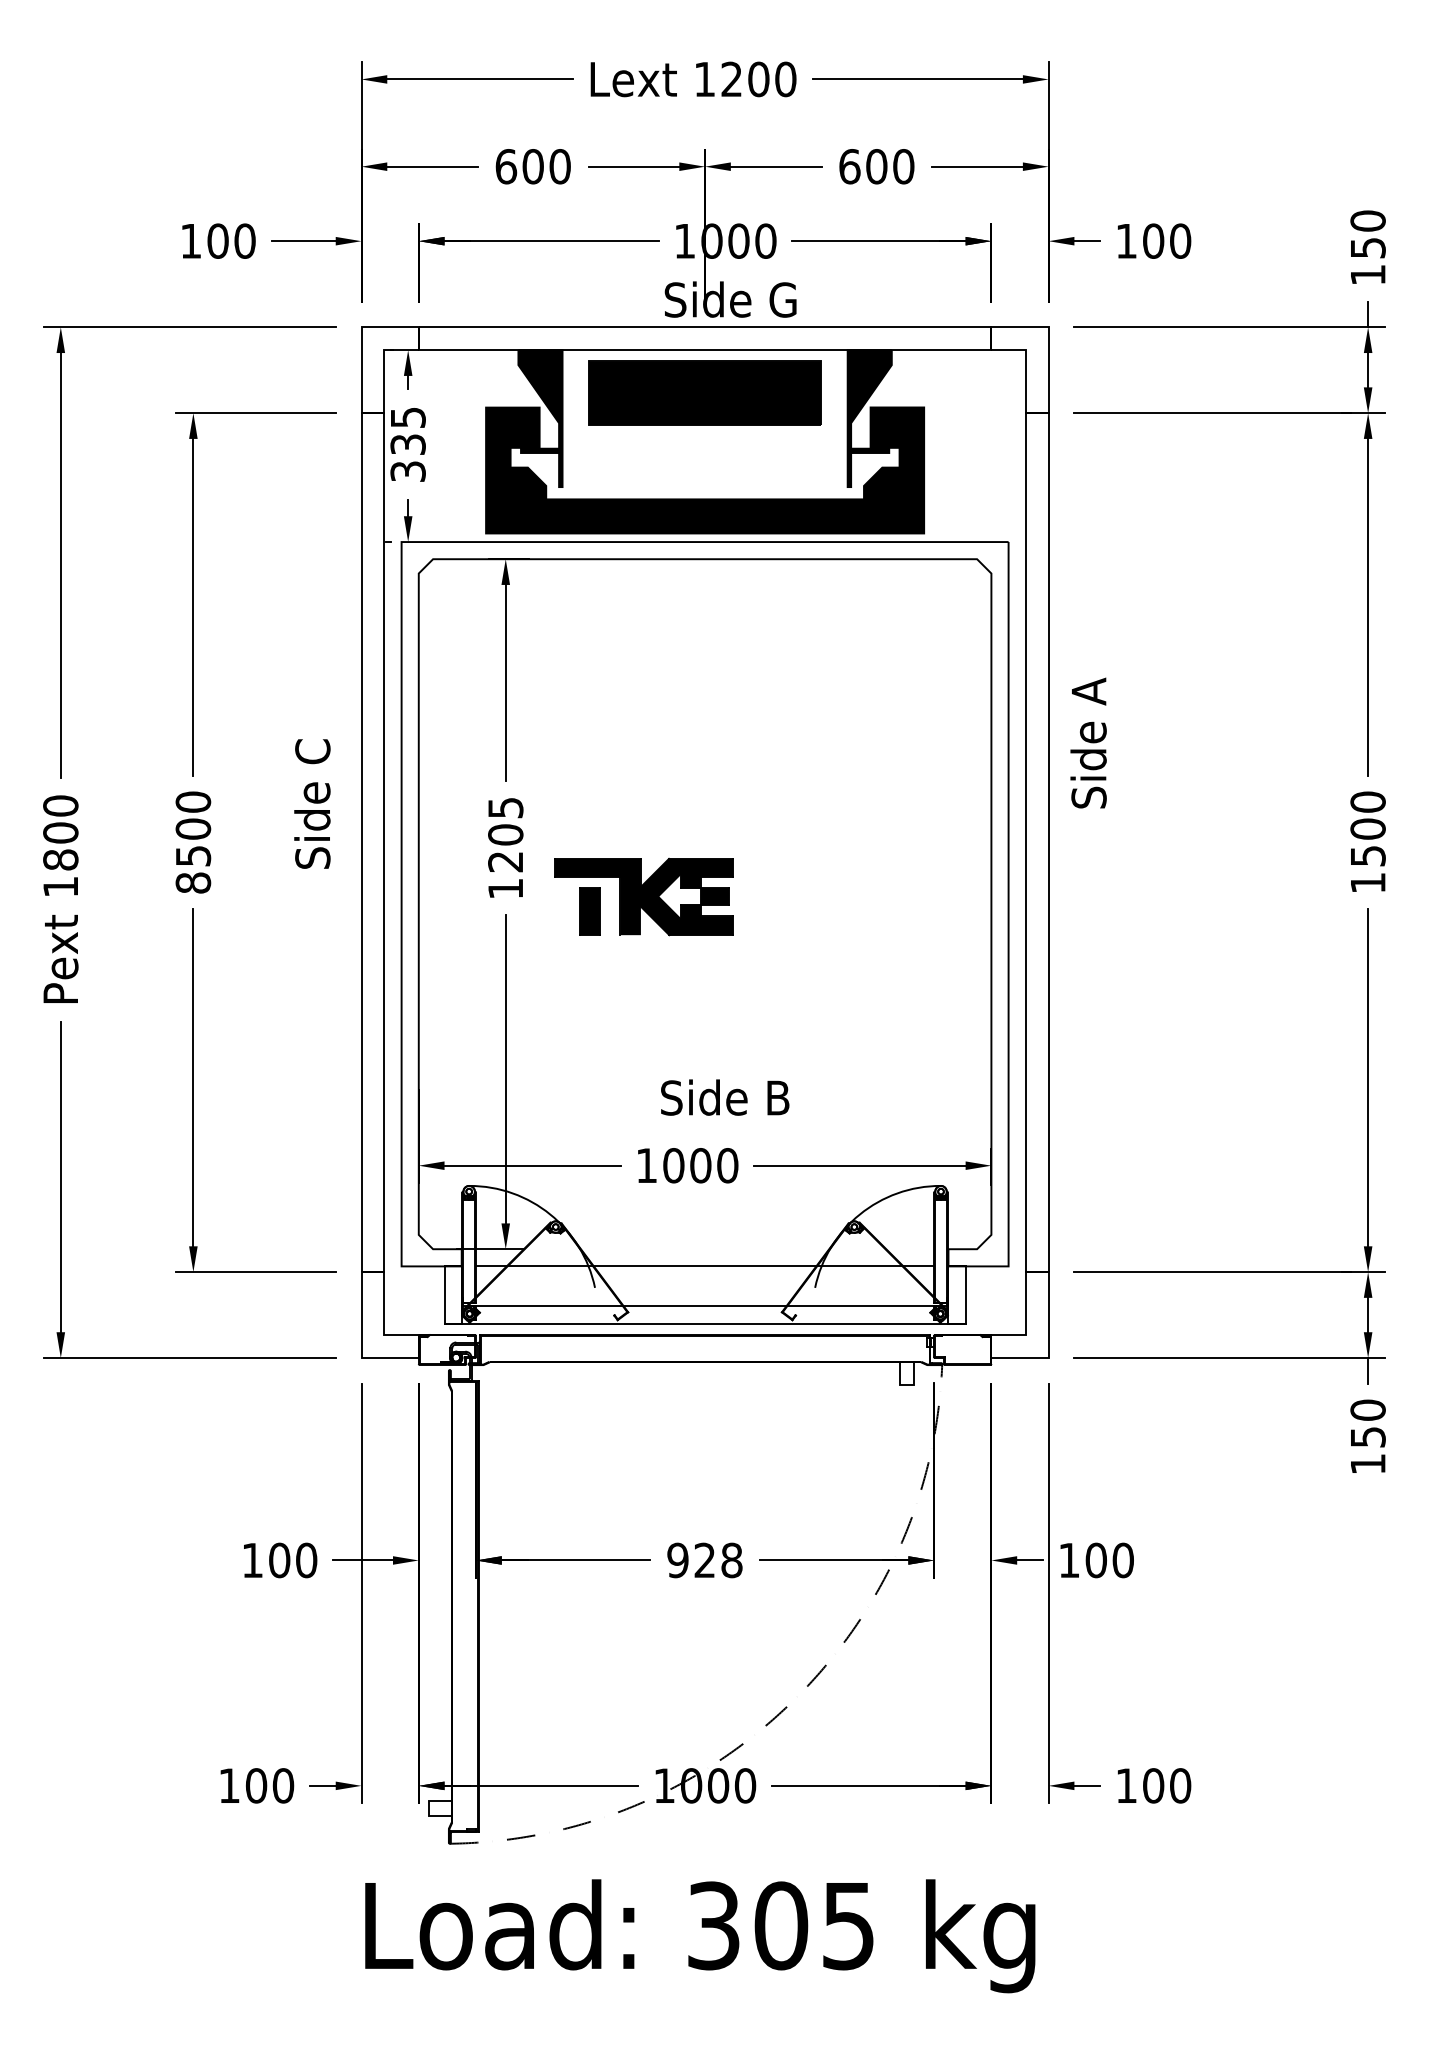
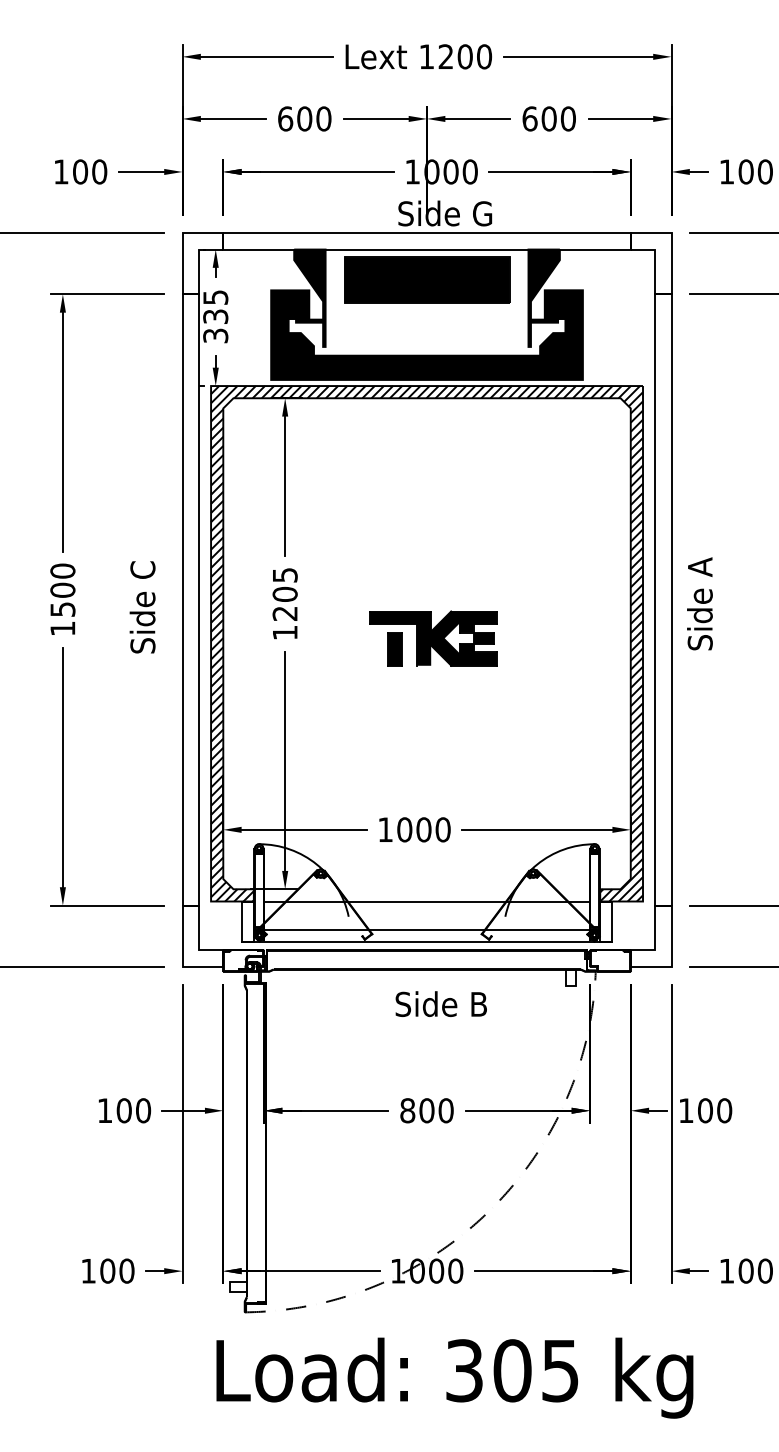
text: (1088, 742) -> (699, 603), moved
text: (312, 803) -> (142, 606), moved
text: (193, 882) -> (62, 628), 8500 -> 1500
part: (643, 896) -> (433, 638), moved
hatch: (704, 904) -> (426, 643), added
text: (725, 1097) -> (441, 1004), moved
text: (704, 1560) -> (426, 1110), 928 -> 800
text: (700, 1936) -> (455, 1378), moved

